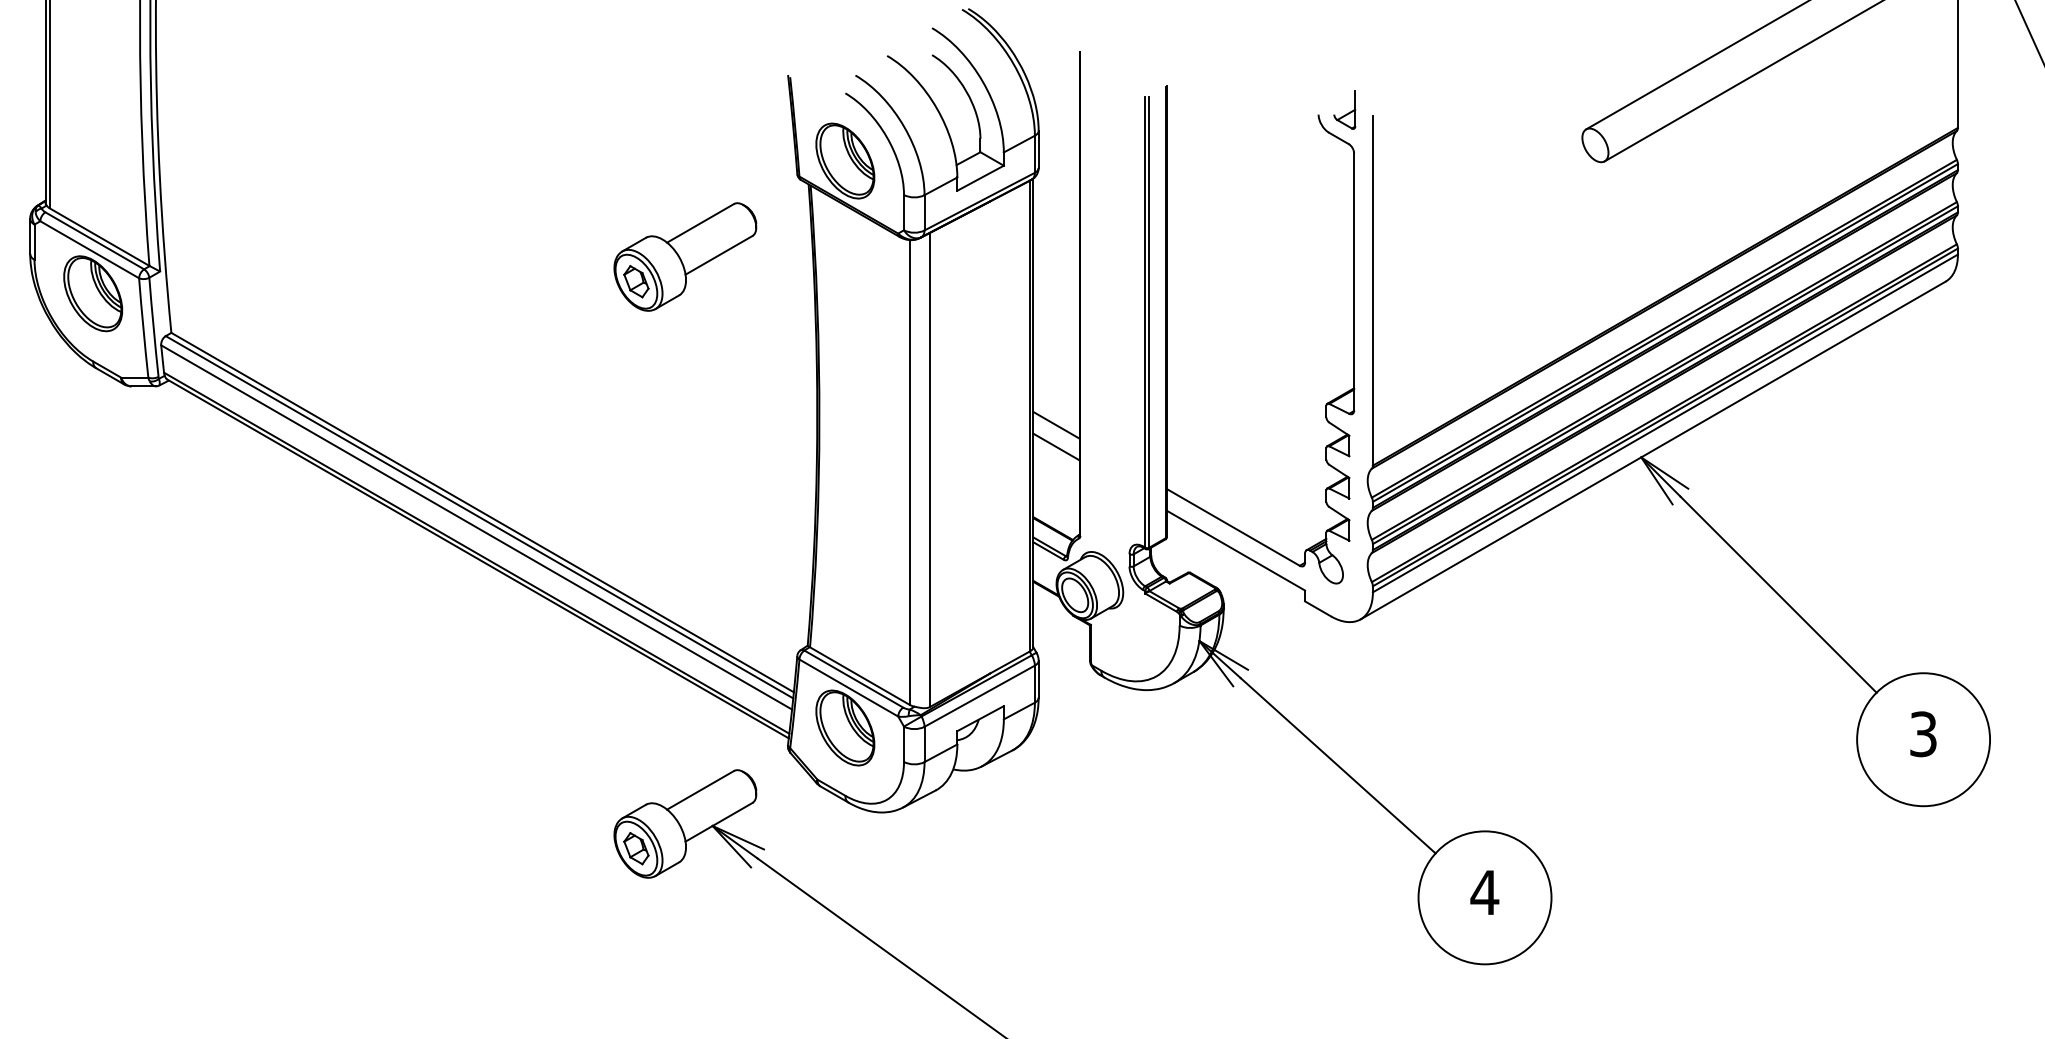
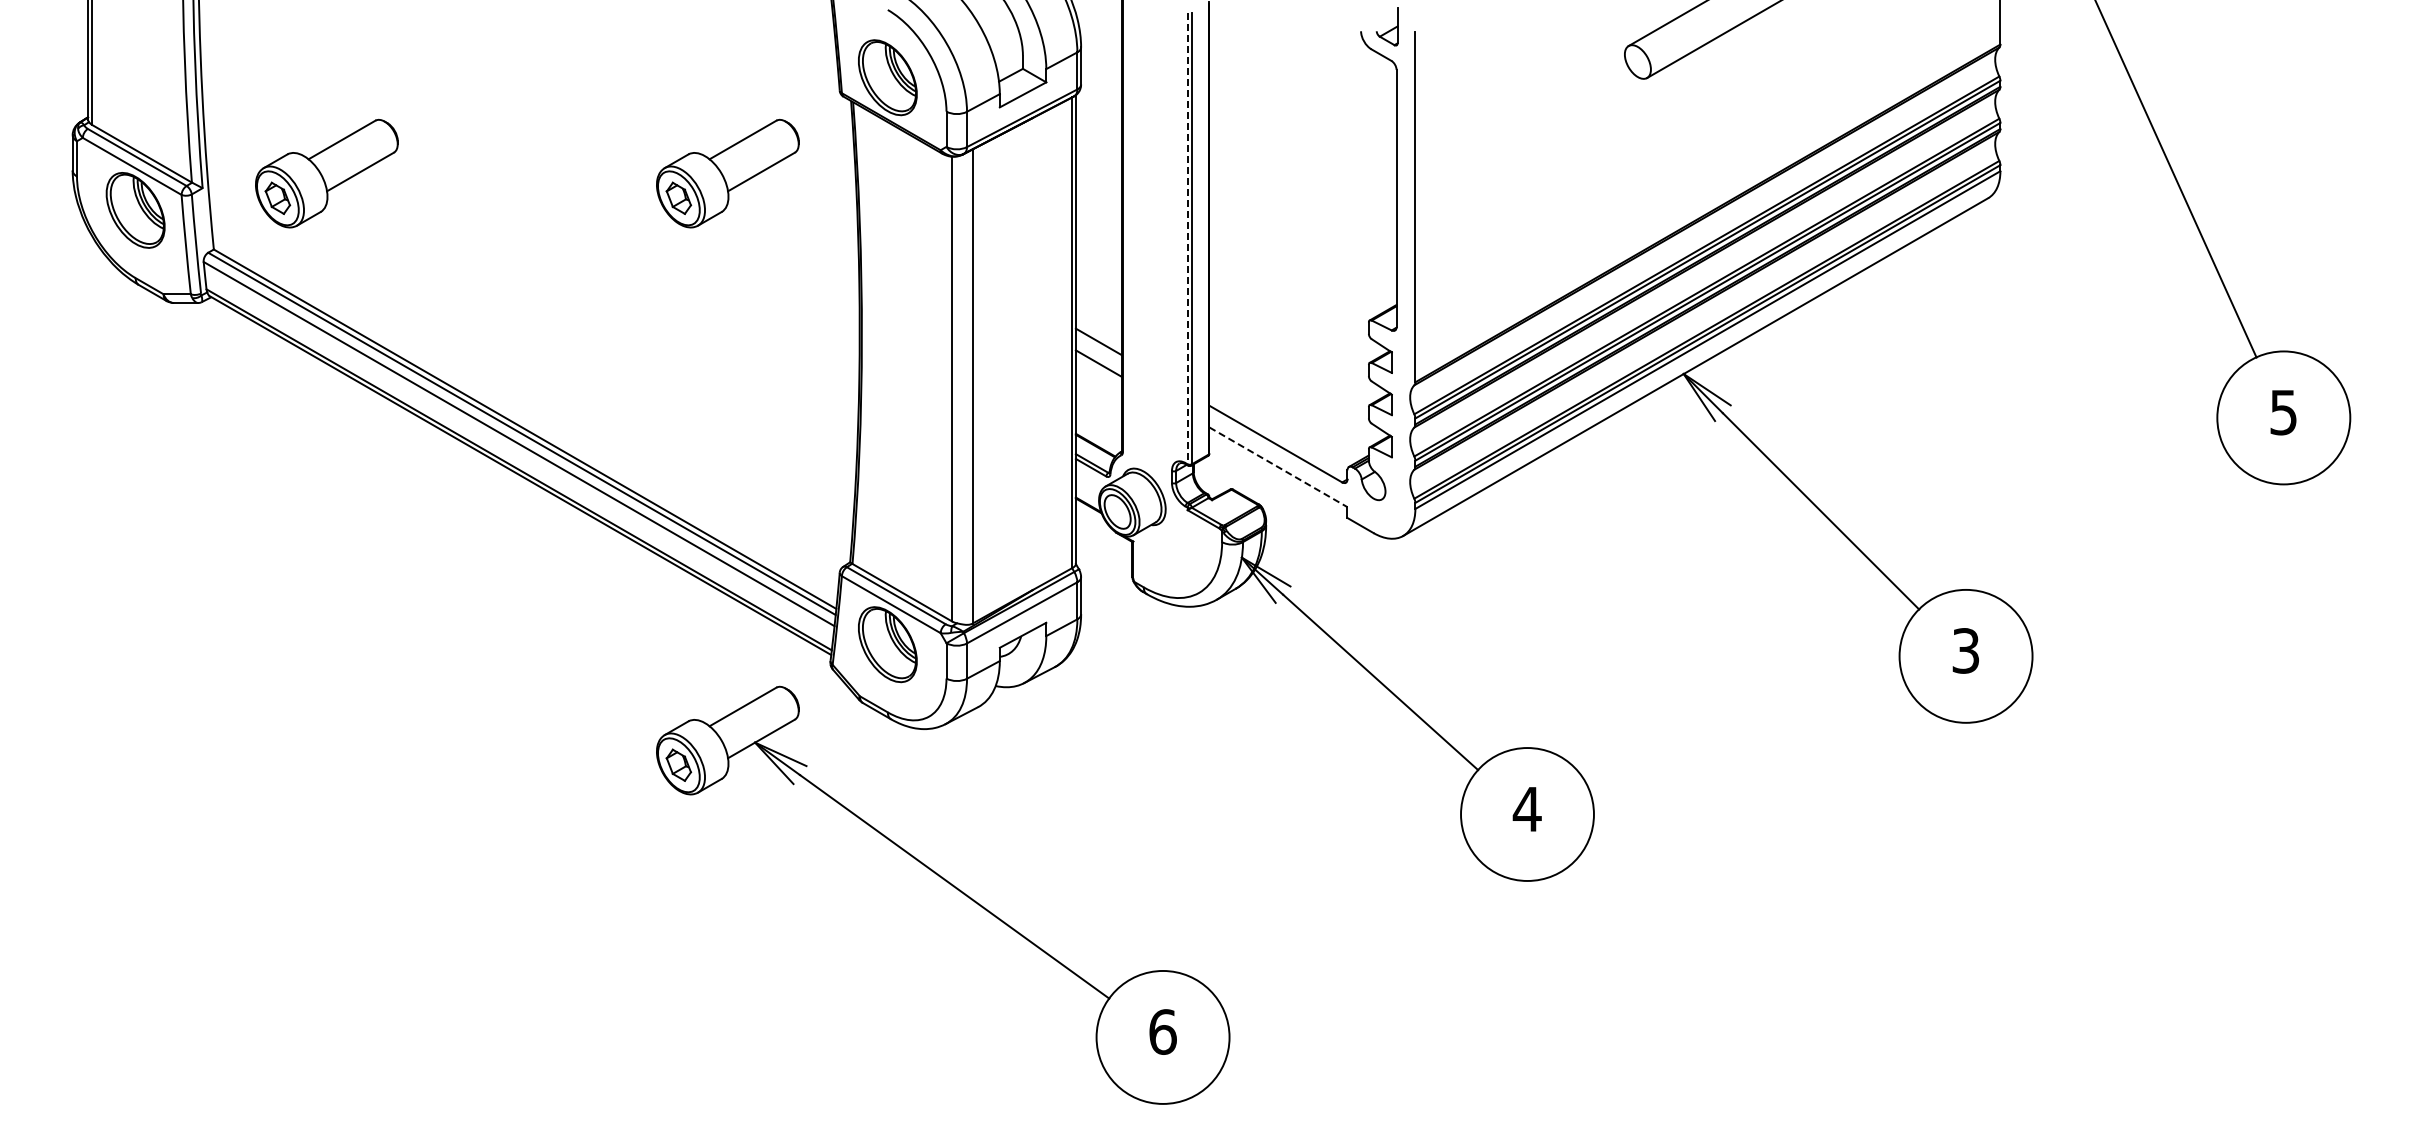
part: (284, 256) -> (326, 173), added
line: (1145, 321) -> (1187, 238), solid -> dashed
line: (1236, 550) -> (1278, 467), solid -> dashed

